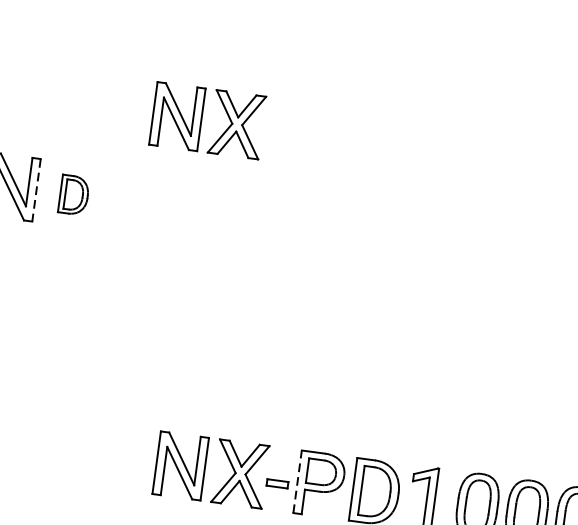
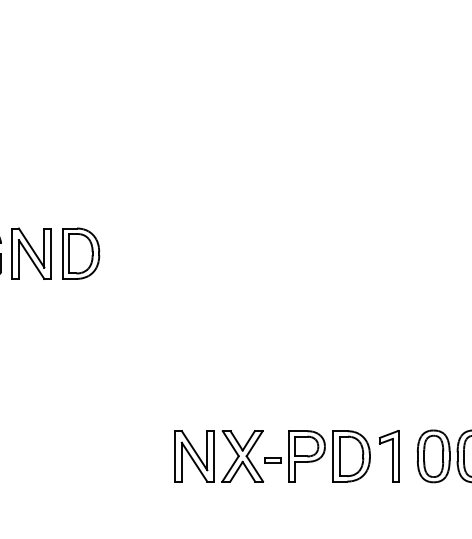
part: (208, 120) -> (179, 180), removed
line: (35, 191) -> (50, 254), dashed -> solid
part: (74, 195) -> (81, 253), size x1.67
line: (297, 480) -> (288, 455), dashed -> solid

